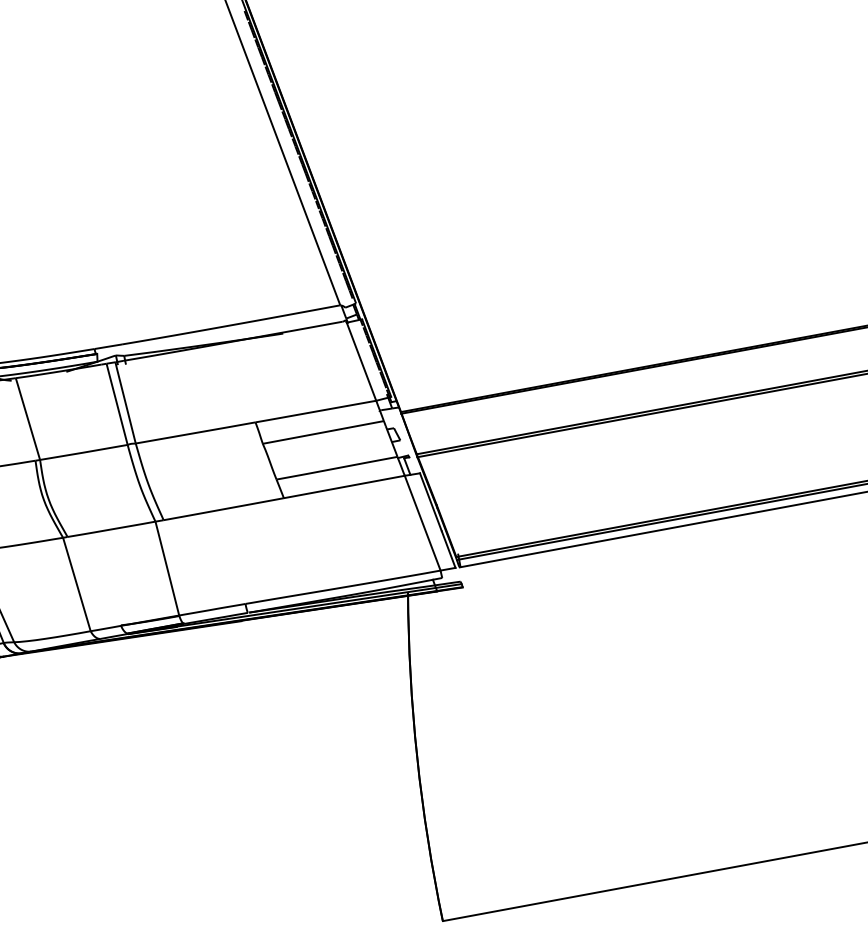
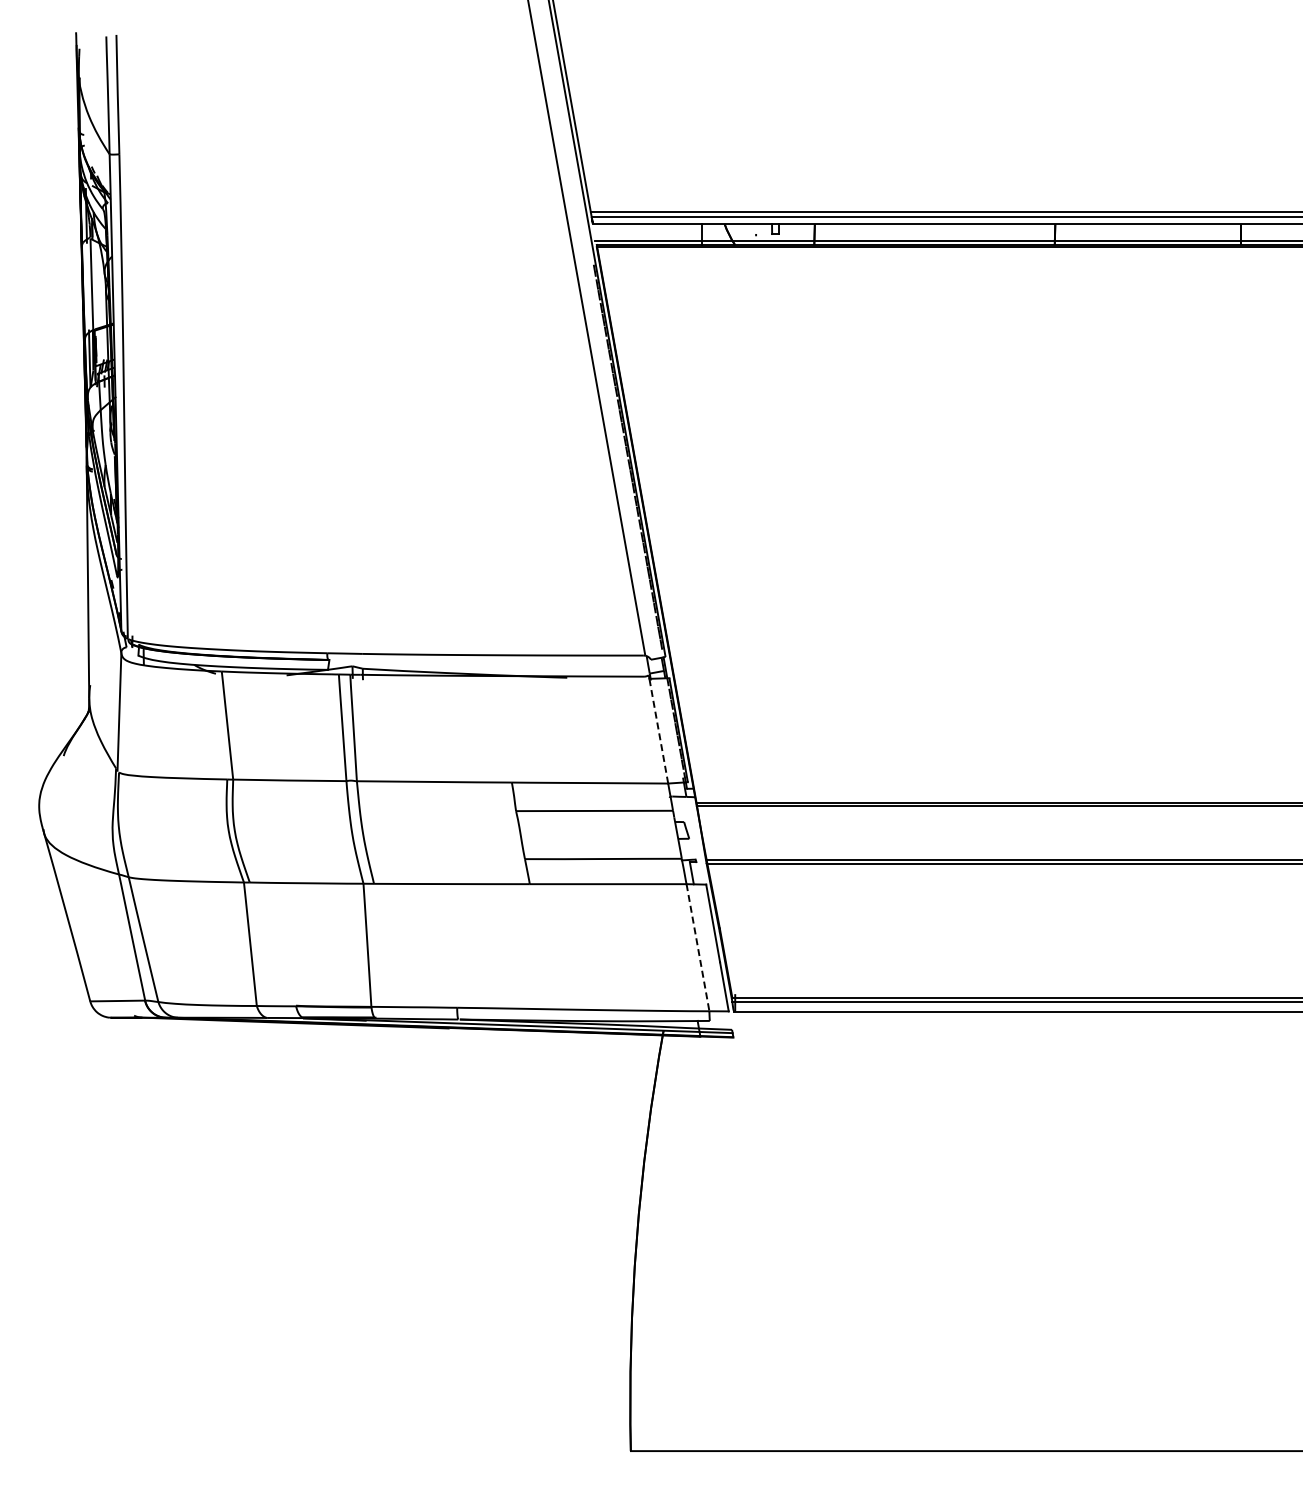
line: (361, 361) -> (658, 730), solid -> dashed
line: (422, 523) -> (697, 947), solid -> dashed

